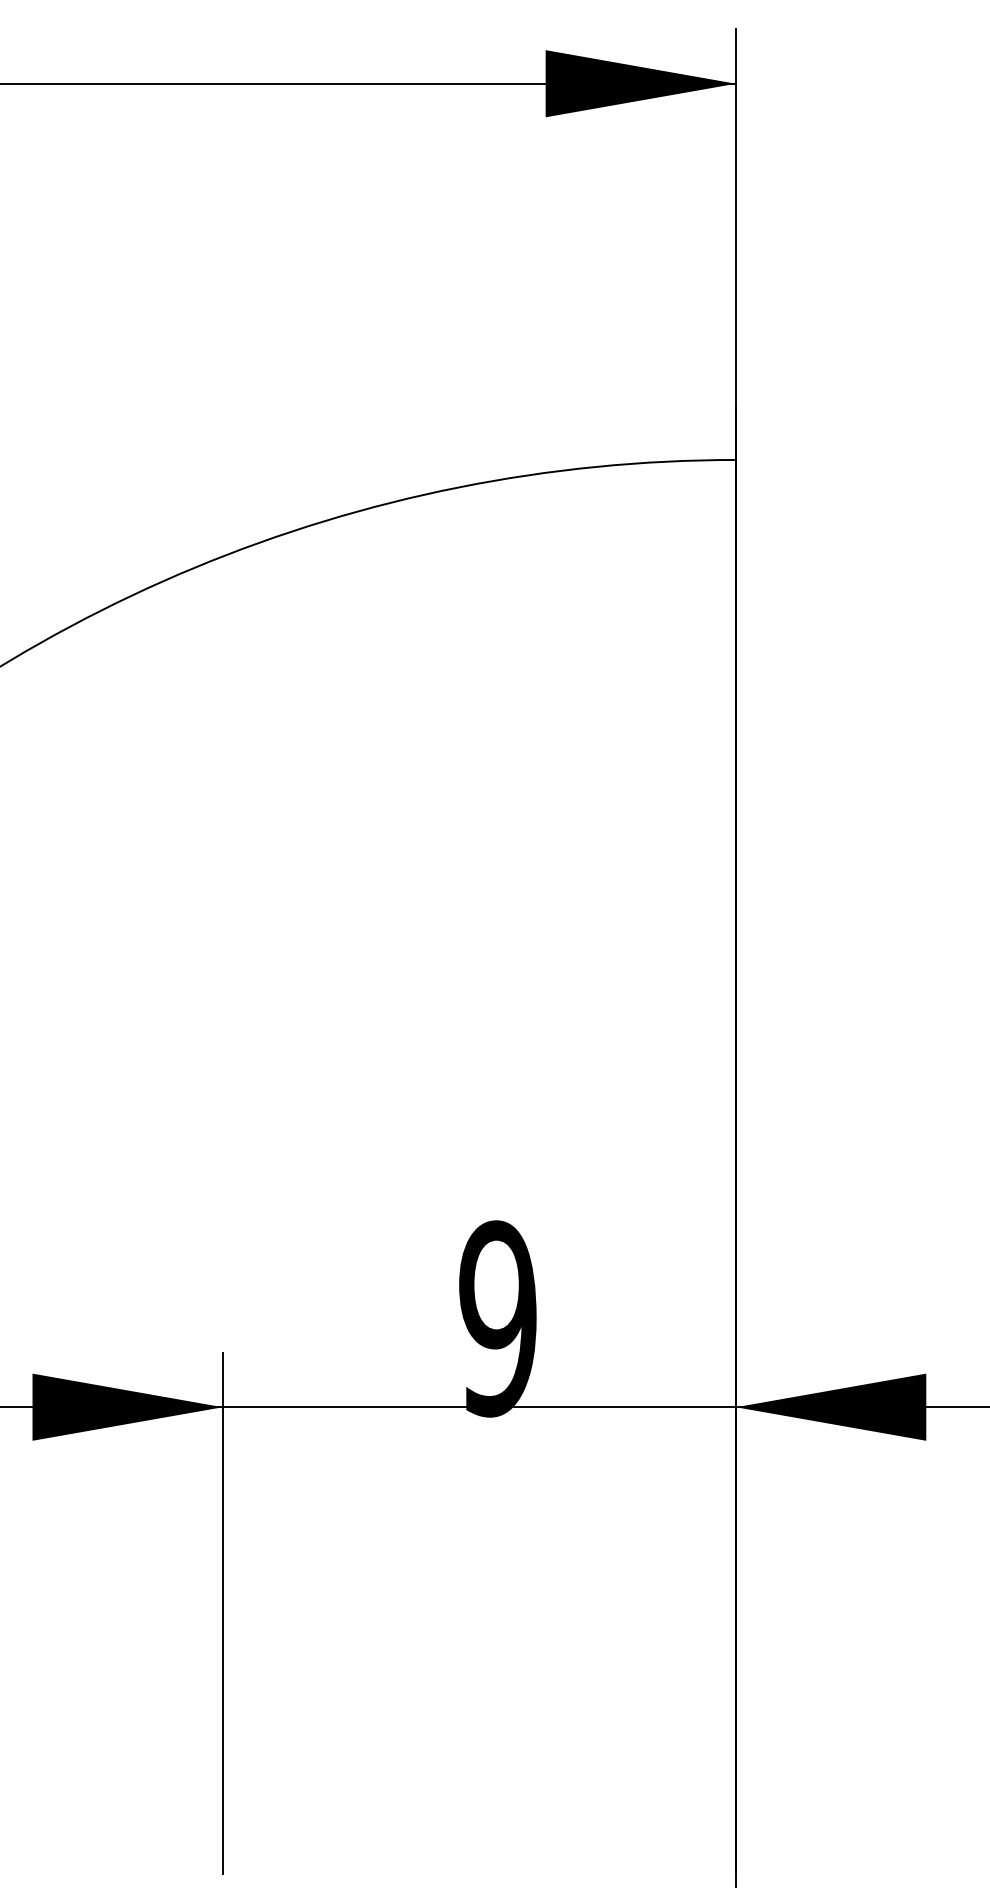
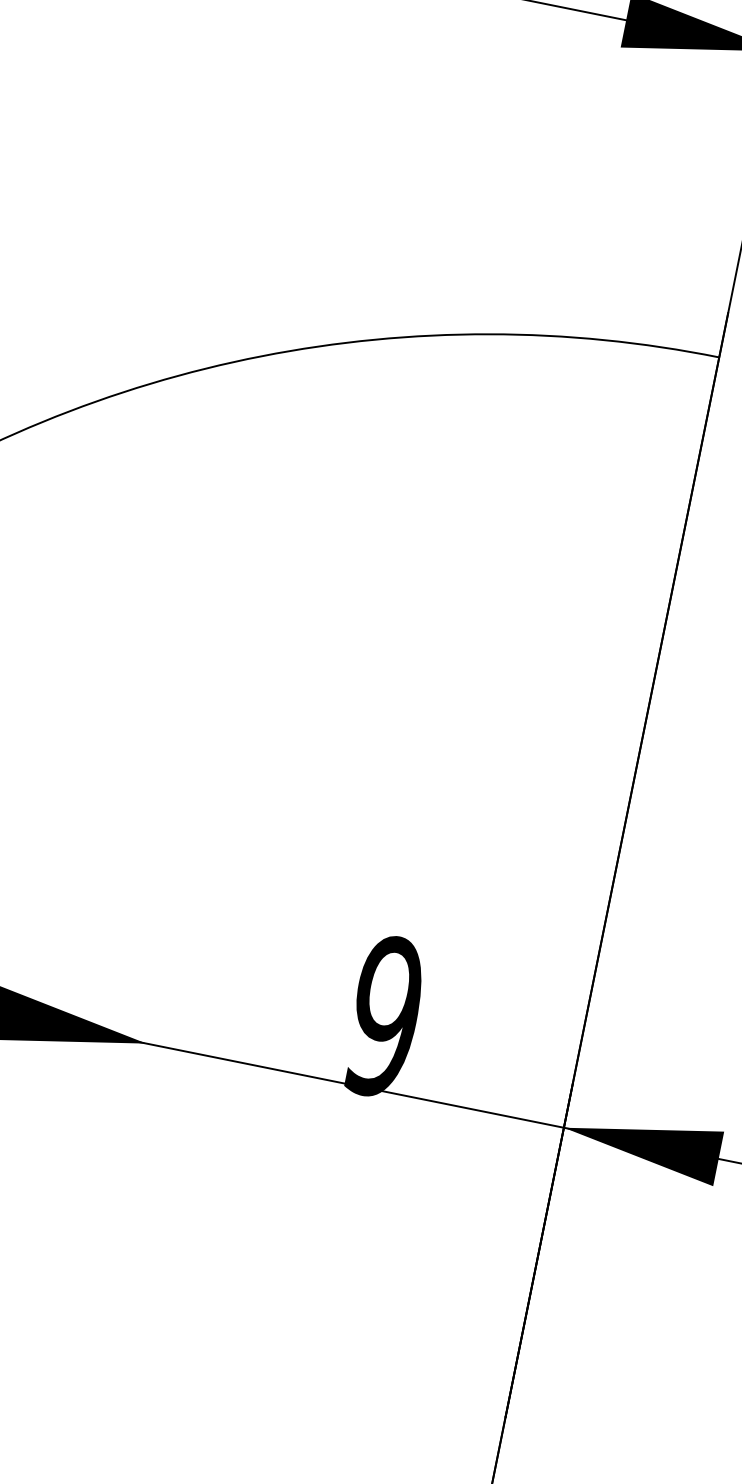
line: (222, 1612) -> (112, 1210), removed

